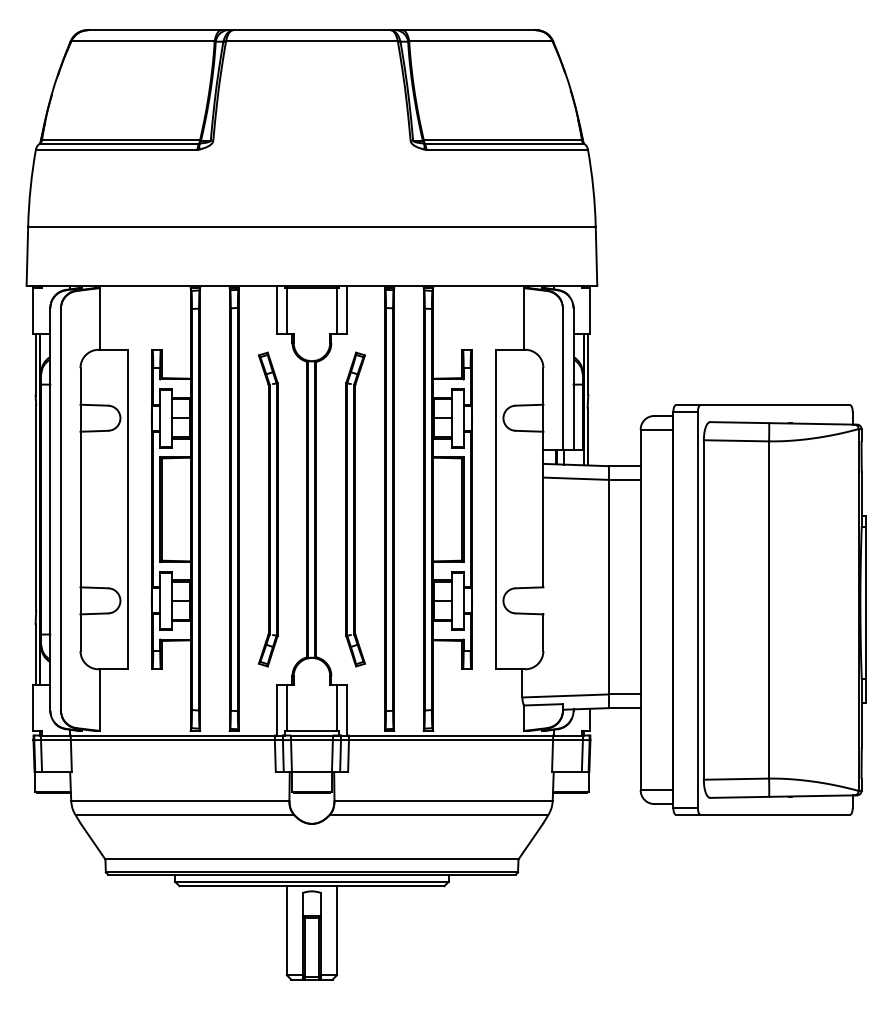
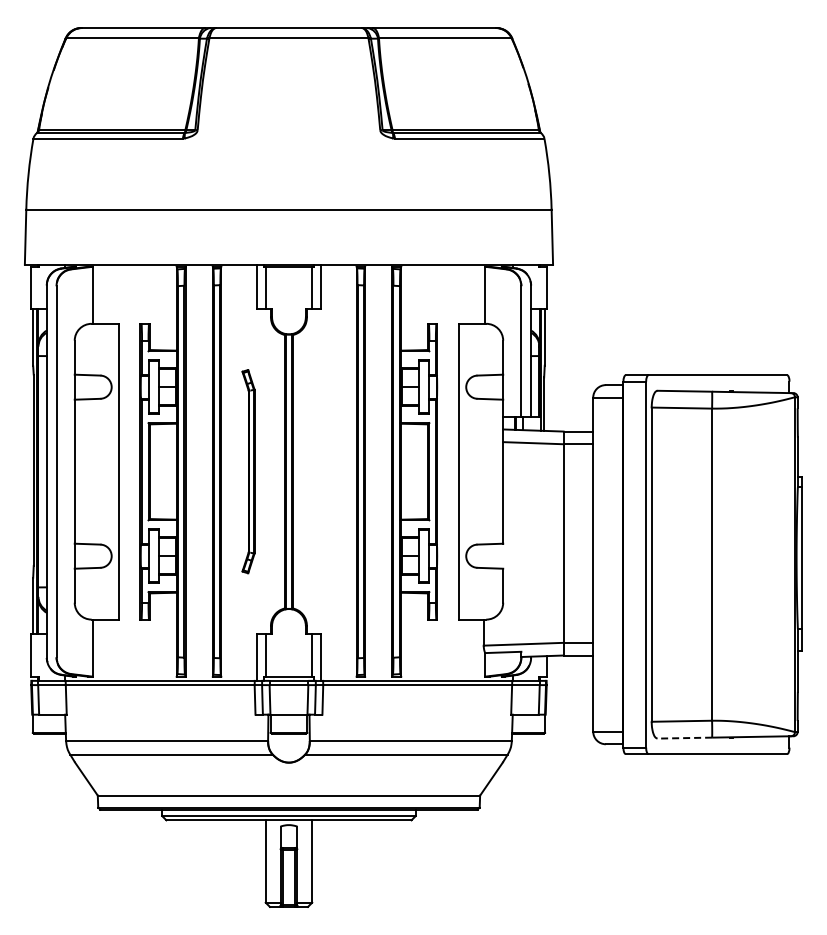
part: (268, 509) -> (248, 471), size x0.7
part: (355, 509) -> (329, 471), removed
line: (739, 797) -> (684, 738), solid -> dashed

